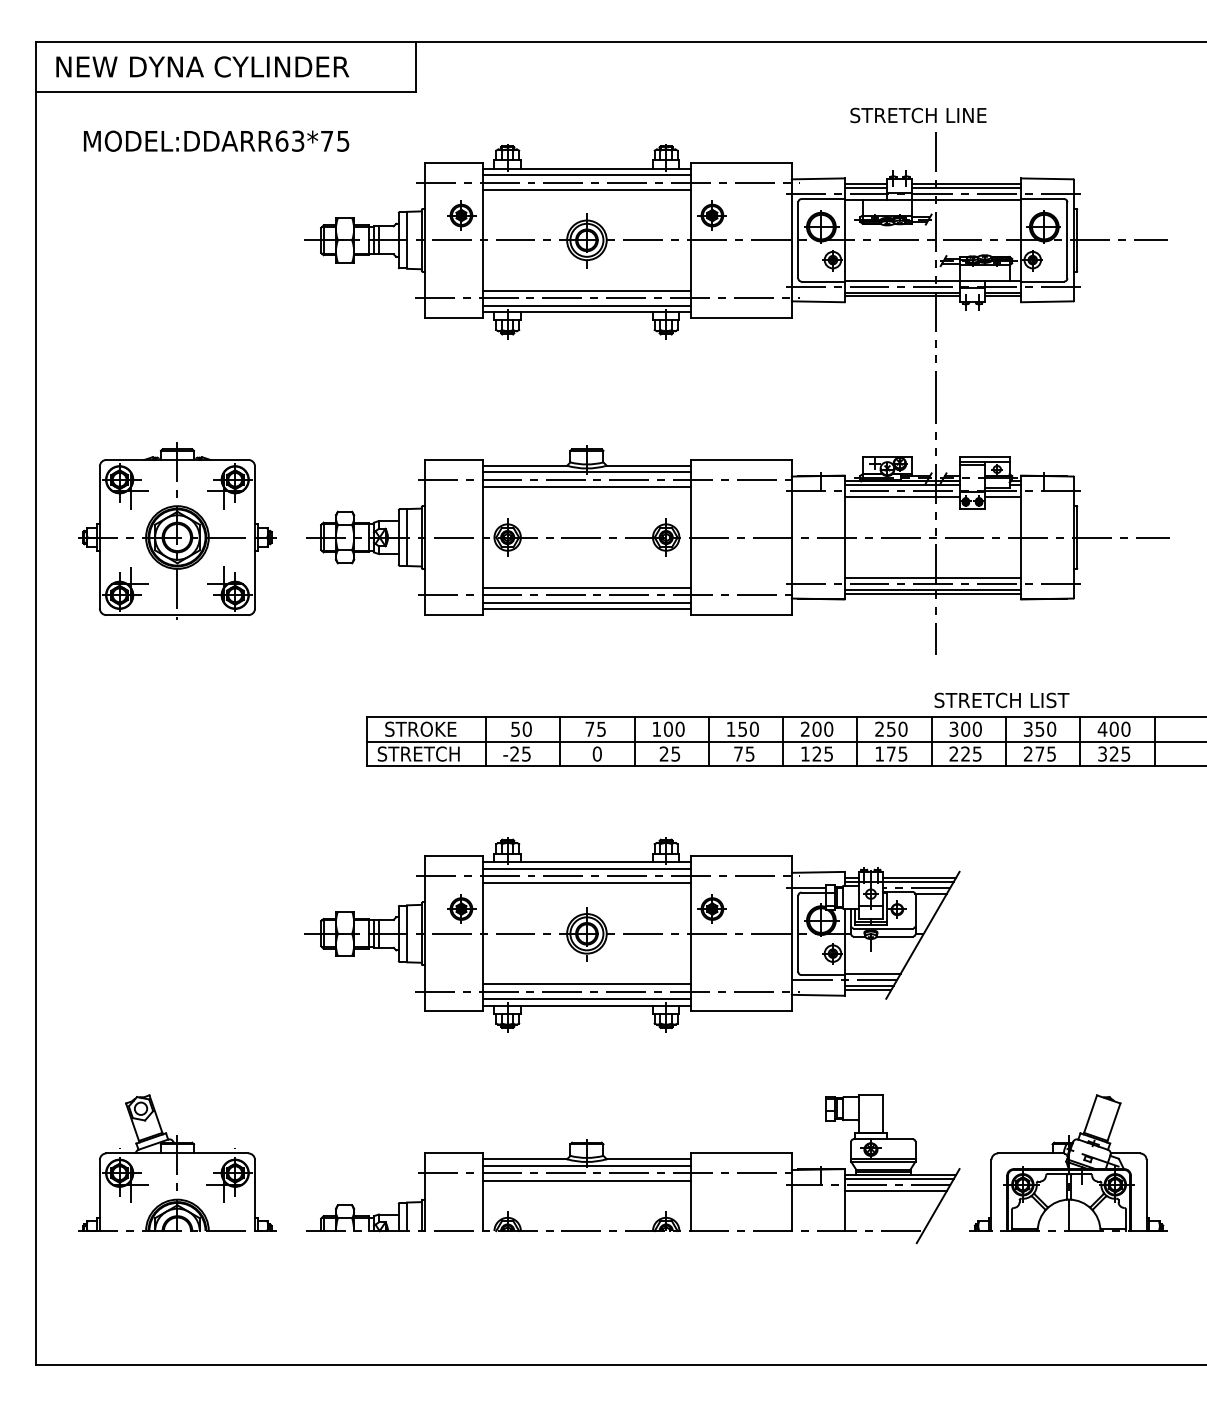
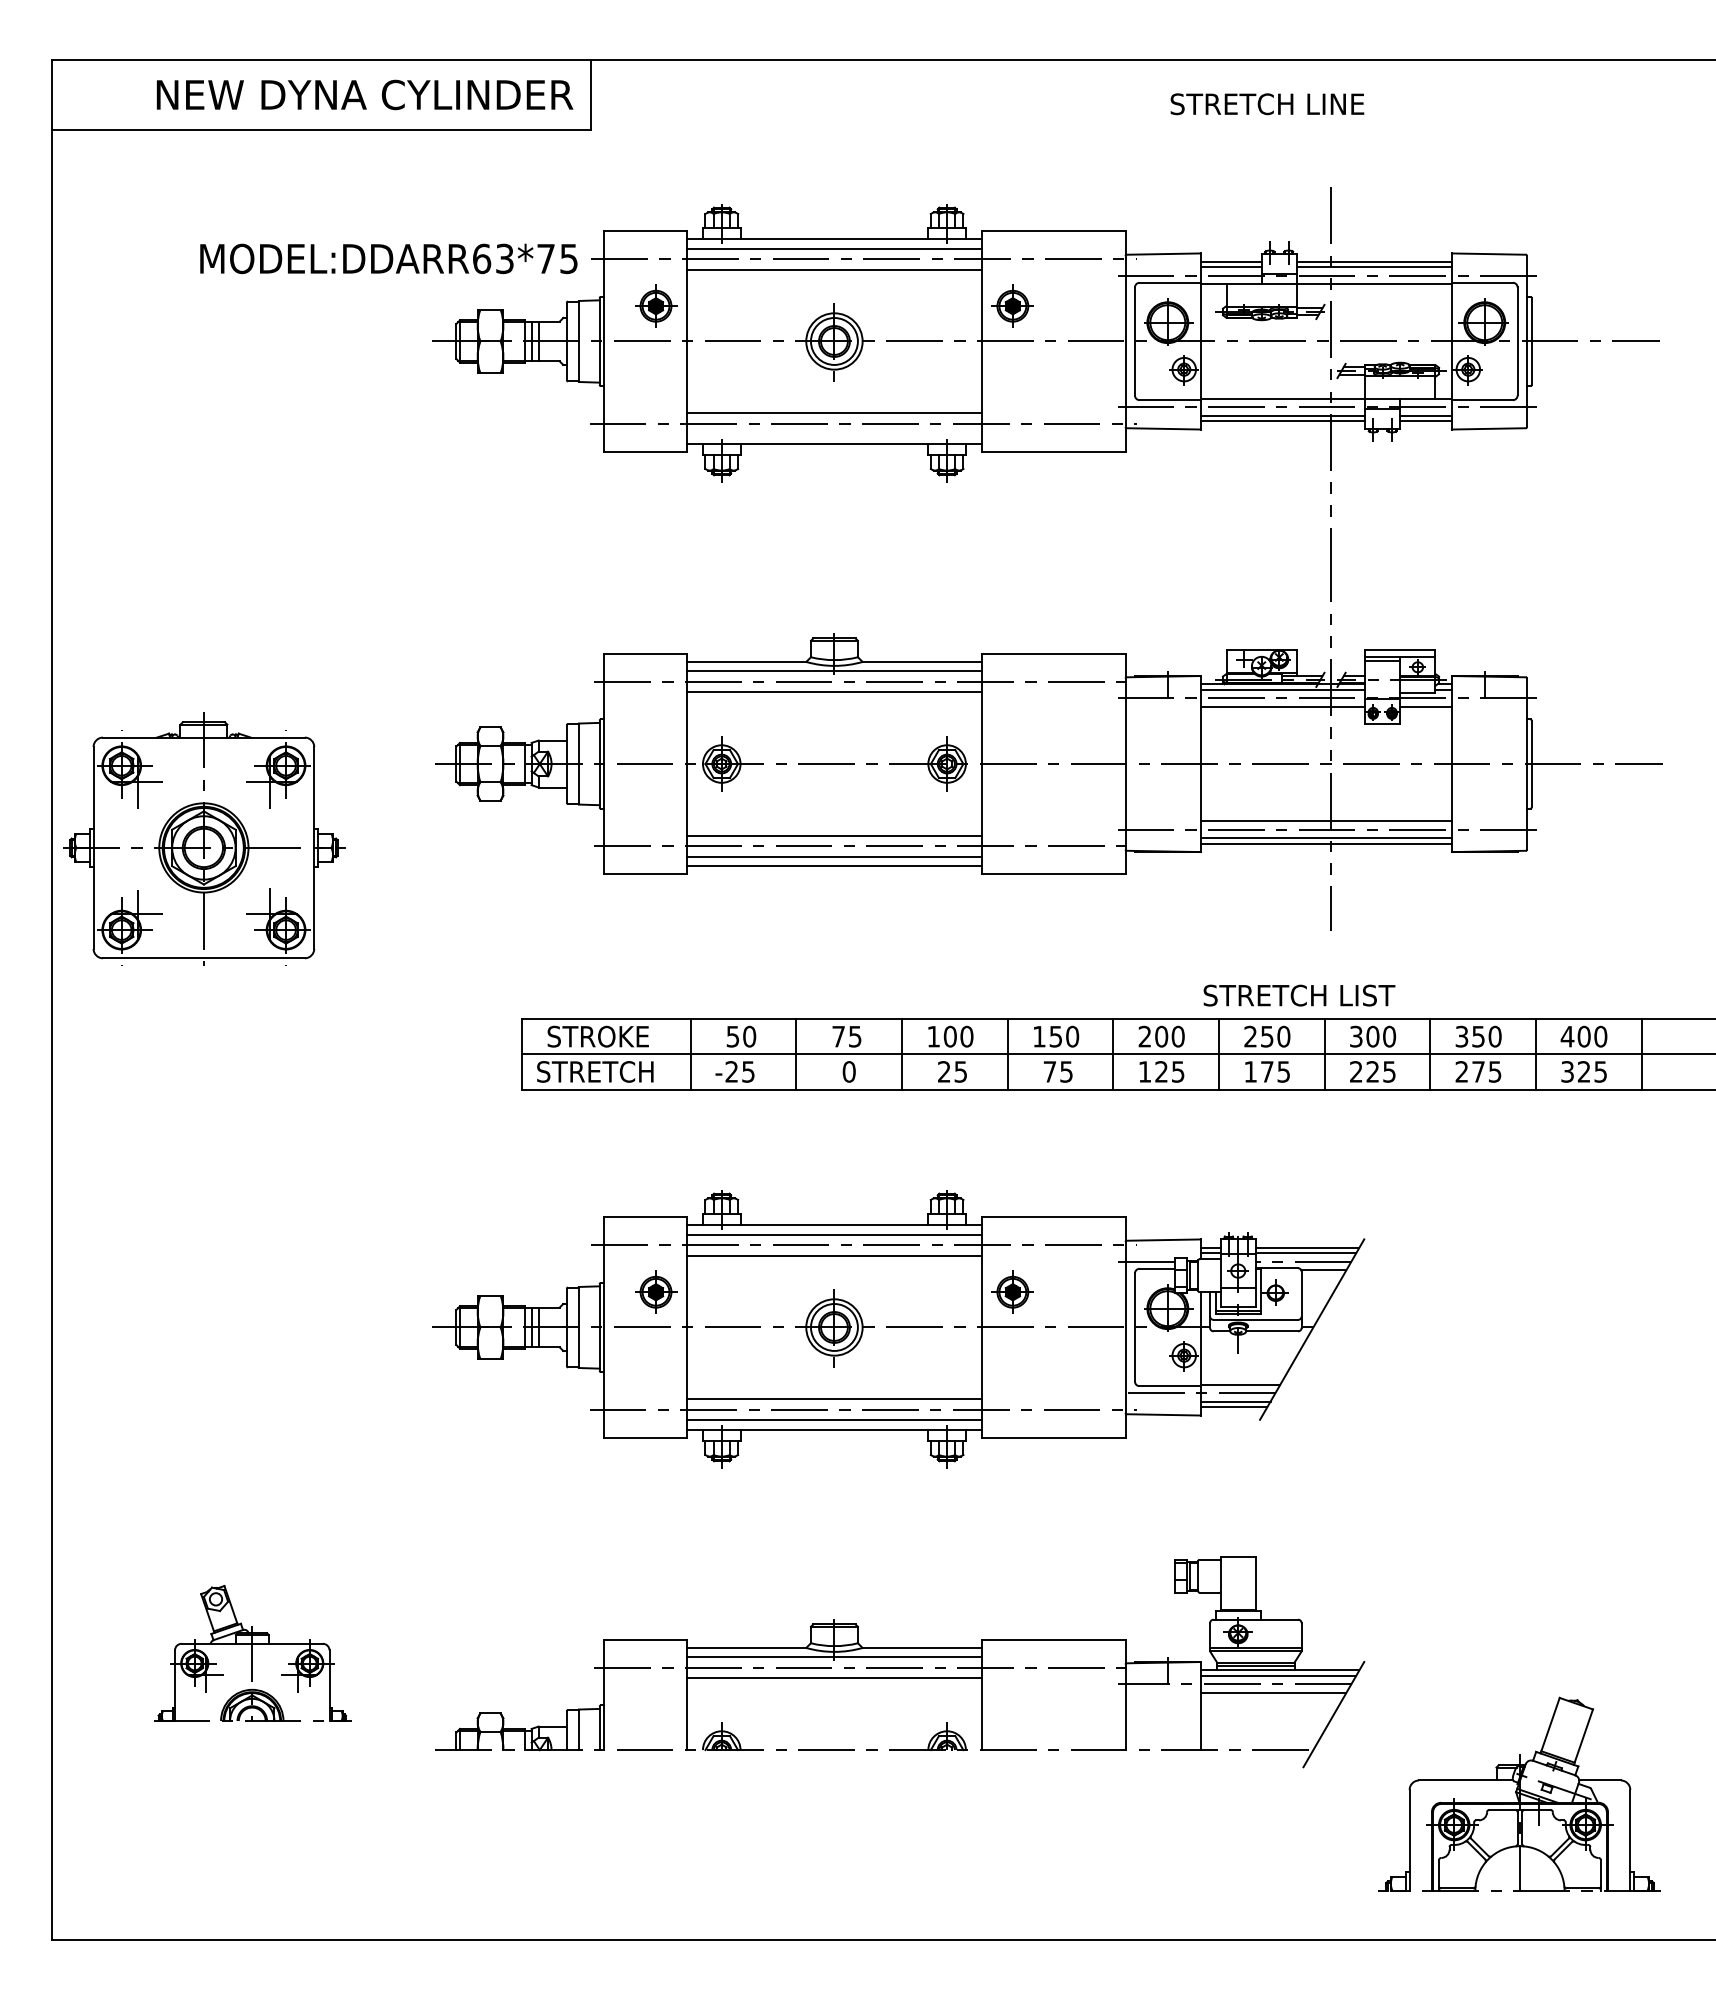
text: (202, 66) -> (364, 94), moved
text: (918, 115) -> (1267, 104), moved
text: (216, 140) -> (388, 257), moved
line: (586, 305) -> (833, 434), removed
part: (177, 530) -> (203, 837), moved
text: (1001, 700) -> (1298, 995), moved
part: (177, 1162) -> (252, 1652), size x0.7
part: (1068, 1162) -> (1519, 1793), moved

